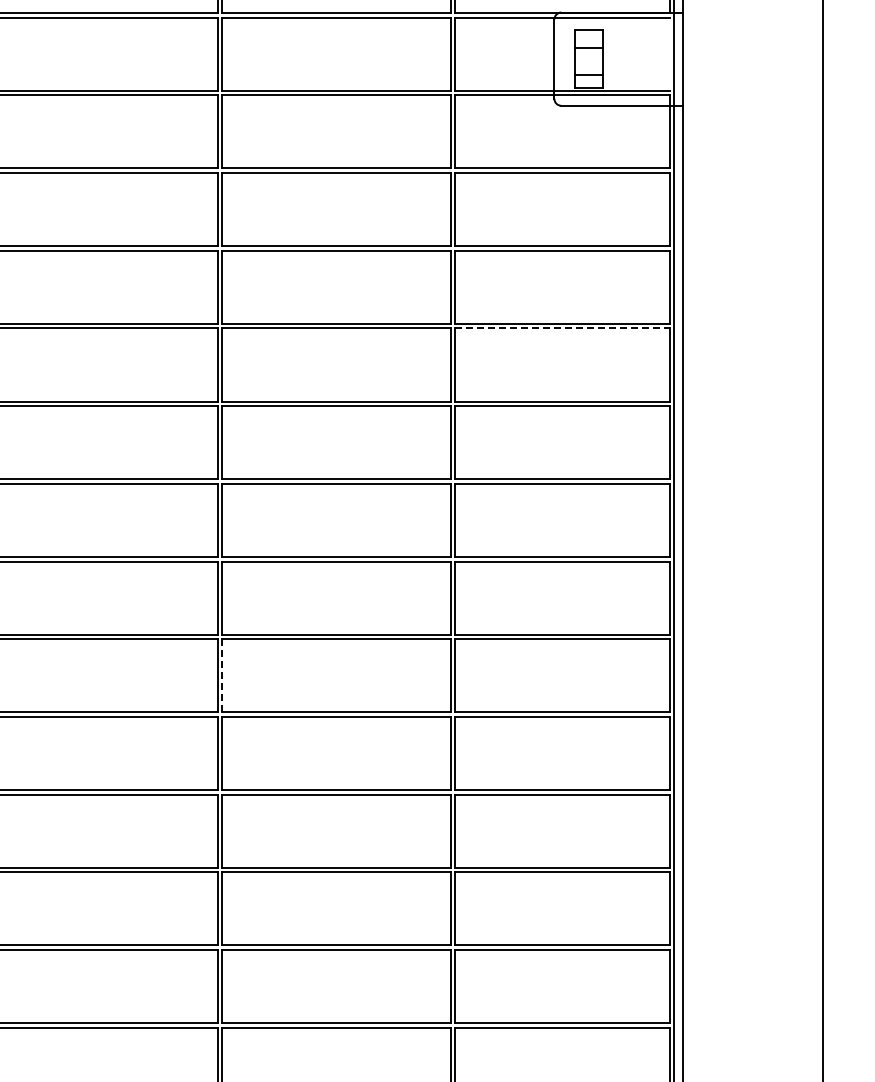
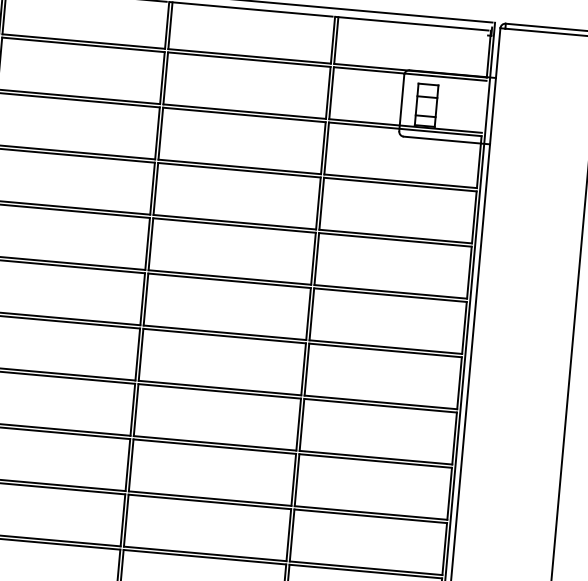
line: (563, 328) -> (391, 295), dashed -> solid
line: (222, 675) -> (126, 520), dashed -> solid

